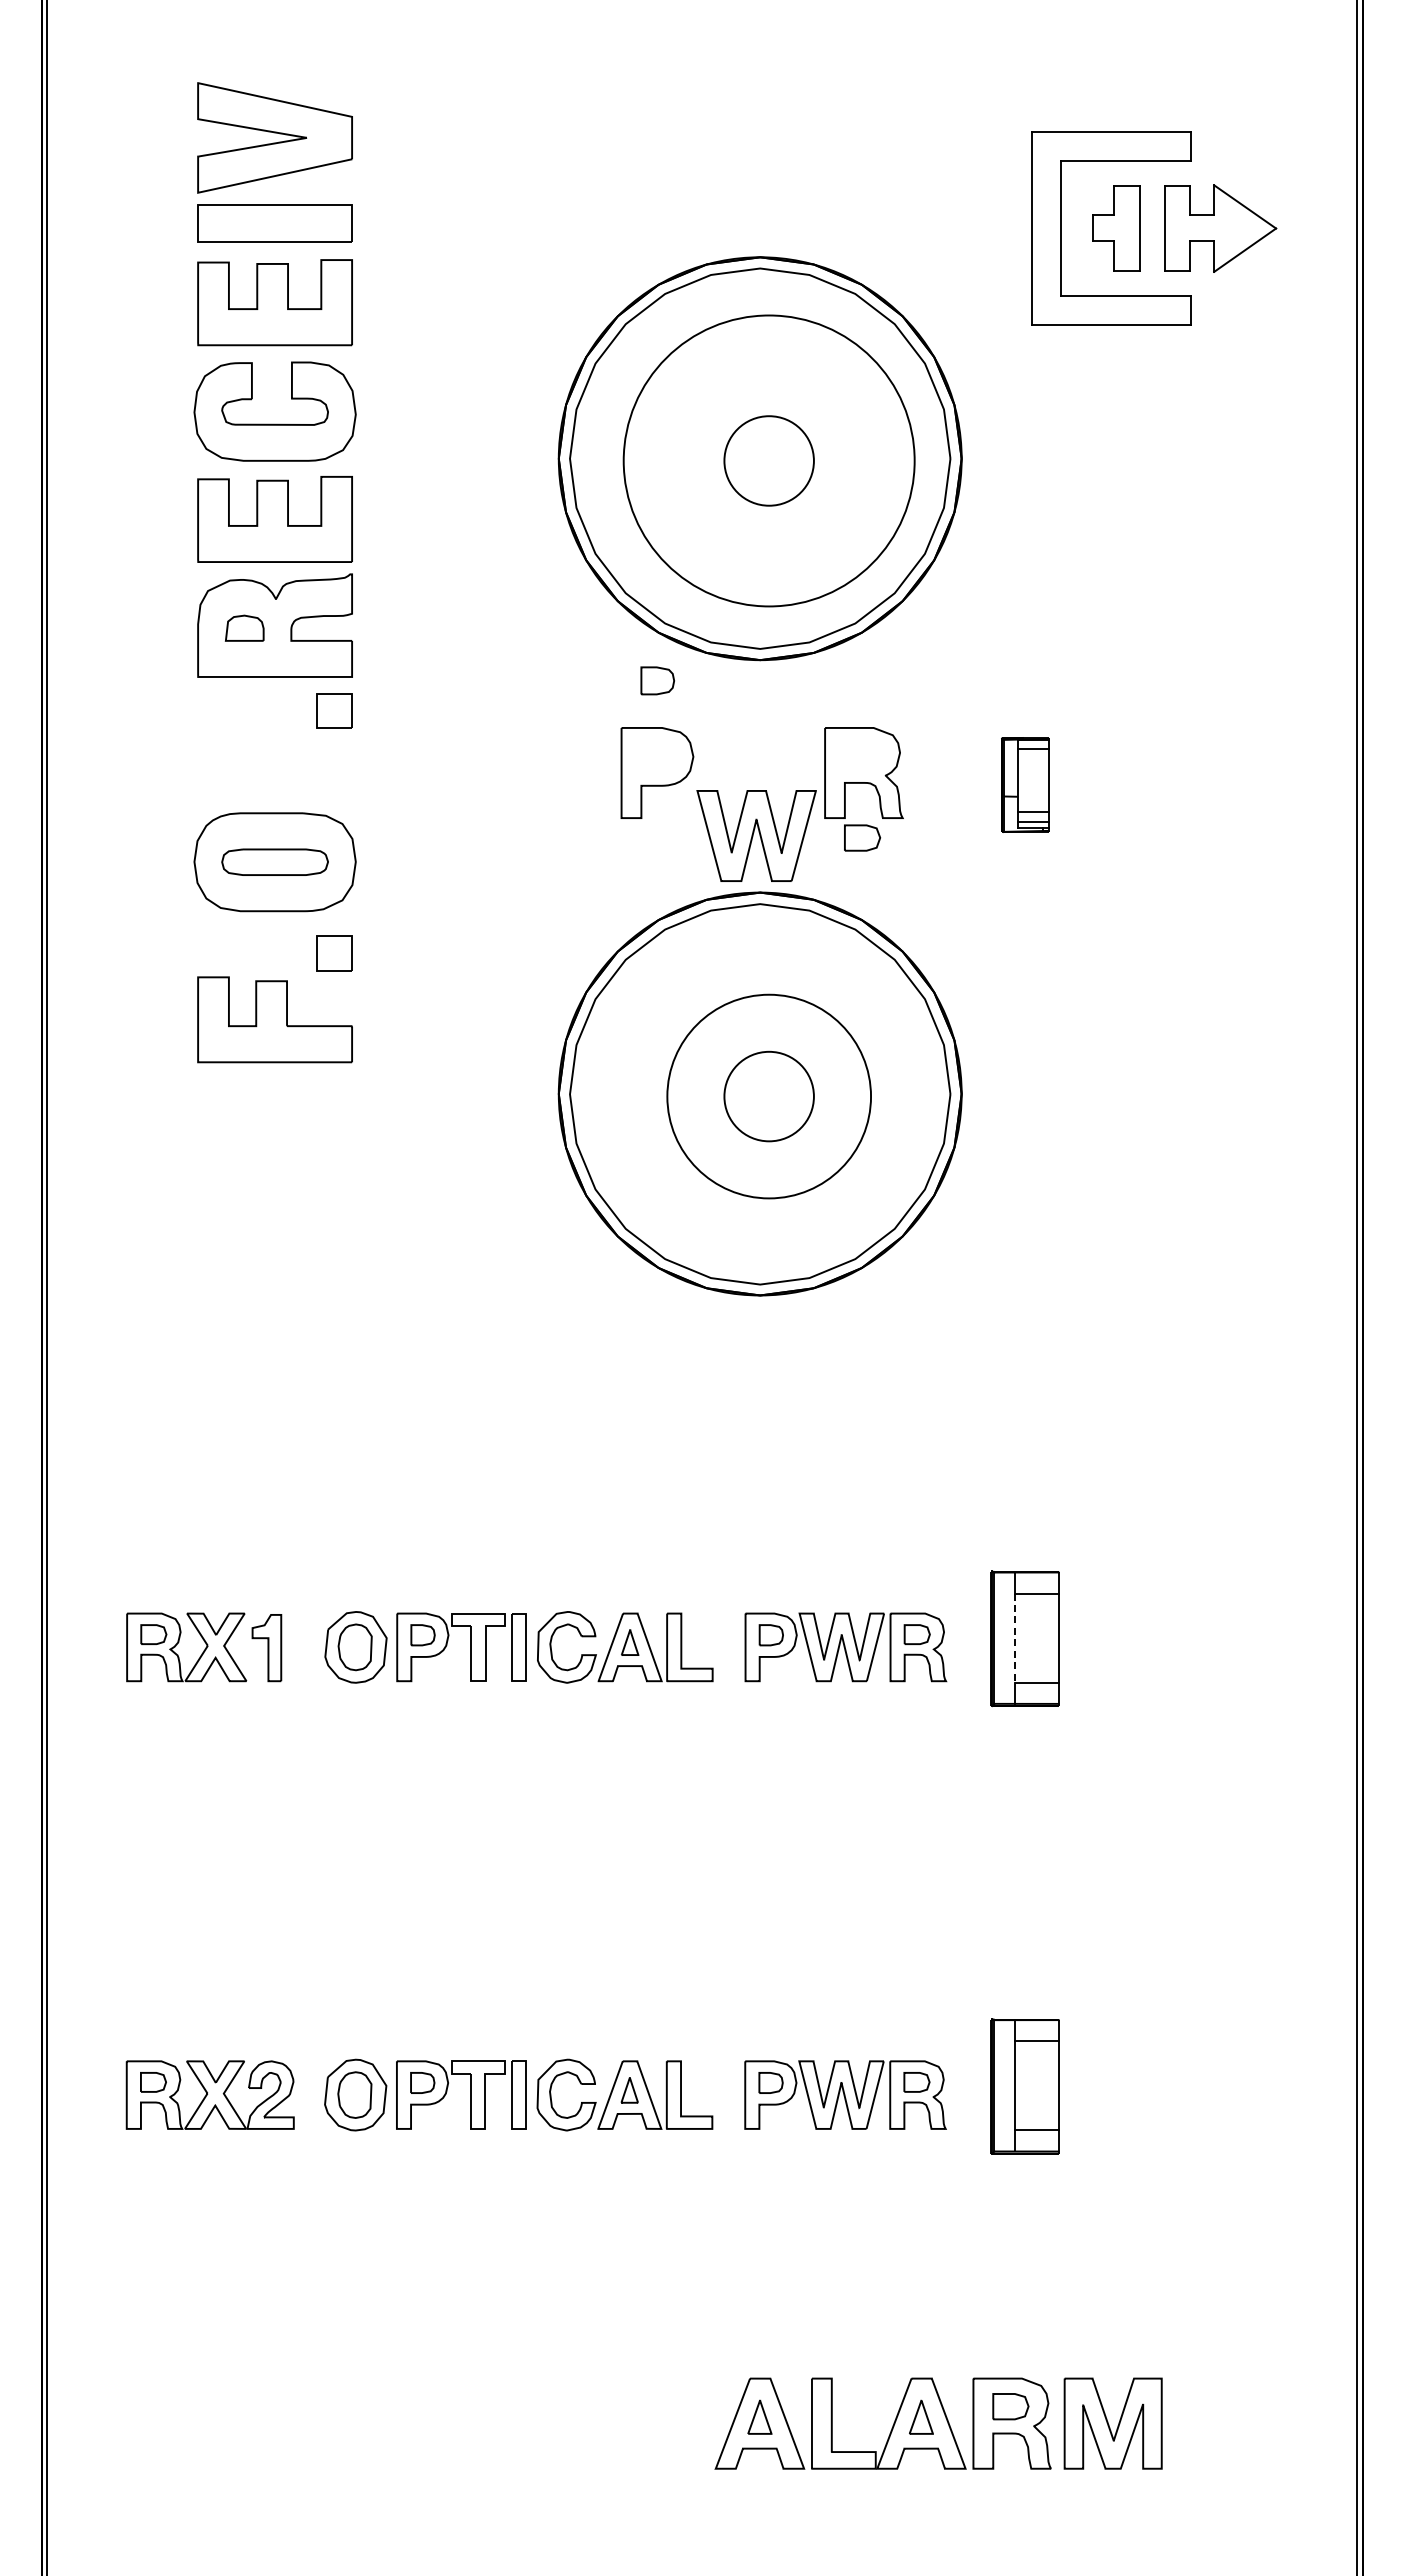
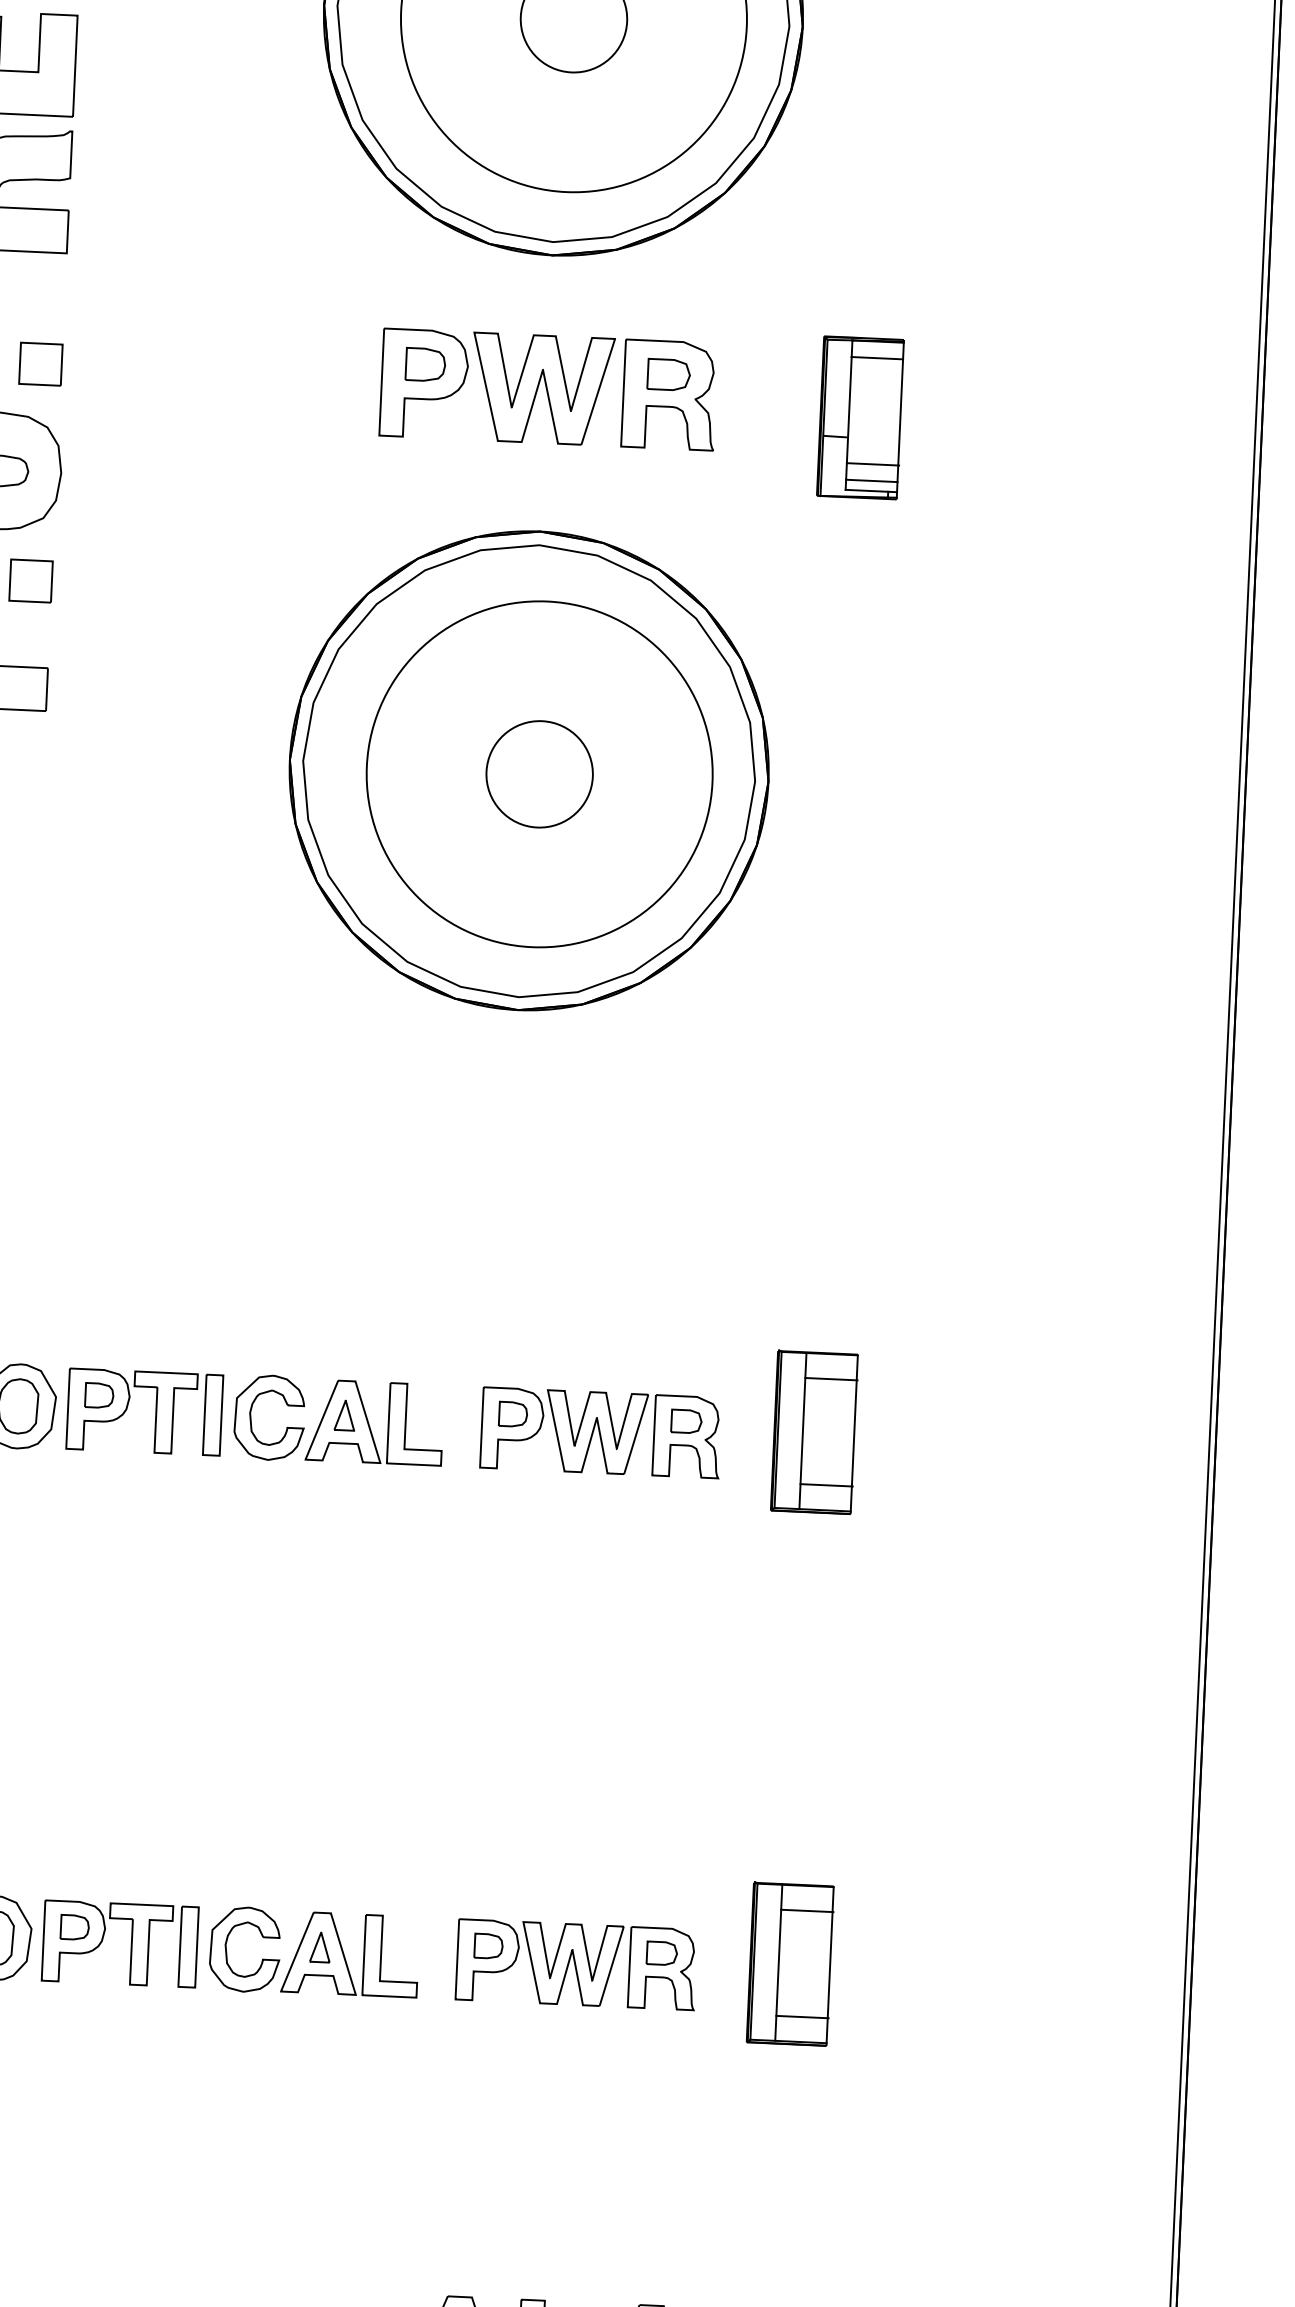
part: (657, 680) -> (425, 364), moved
part: (334, 710) -> (40, 363), moved
part: (1024, 784) -> (859, 417), size x1.43
part: (756, 835) -> (542, 388), moved
part: (862, 837) -> (668, 374), moved
circle: (768, 1096) -> (538, 774), size x1.43
line: (1015, 1638) -> (803, 1431), dashed -> solid

